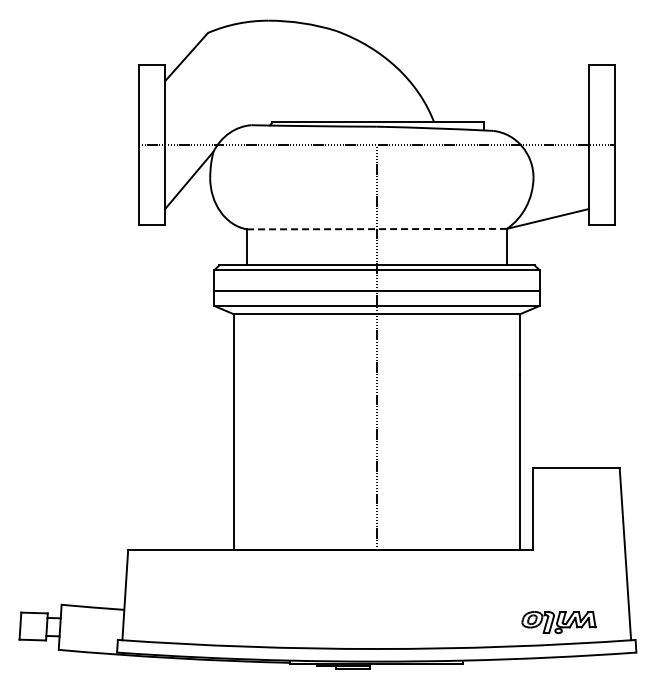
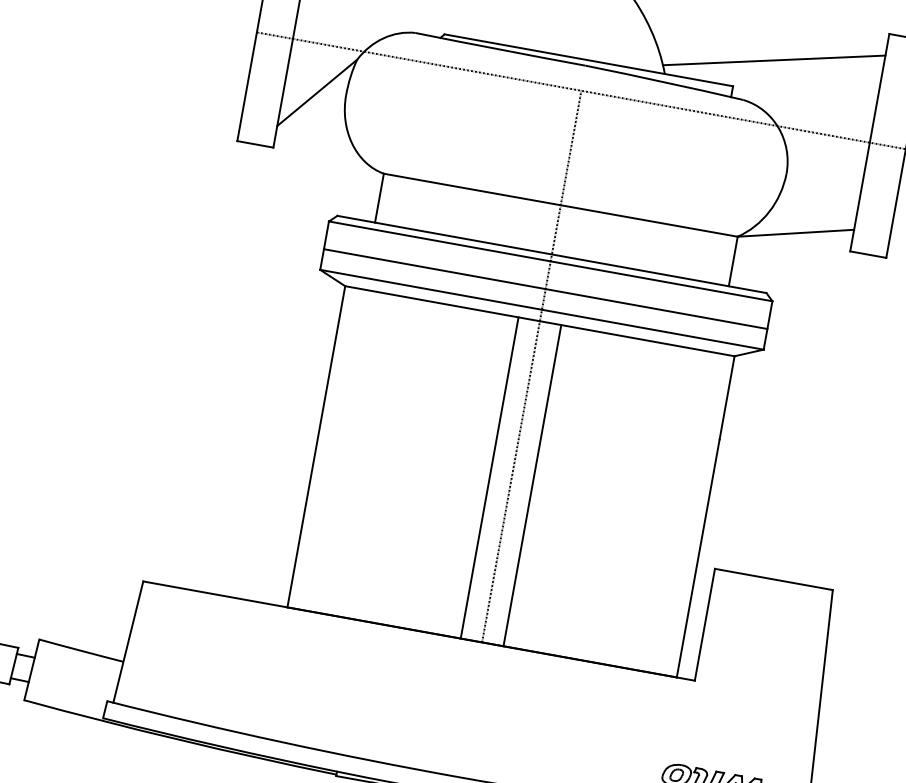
line: (510, 98) -> (774, 60), added
line: (376, 229) -> (560, 205), dashed -> solid
line: (361, 432) -> (489, 478), added
line: (392, 432) -> (532, 485), added

